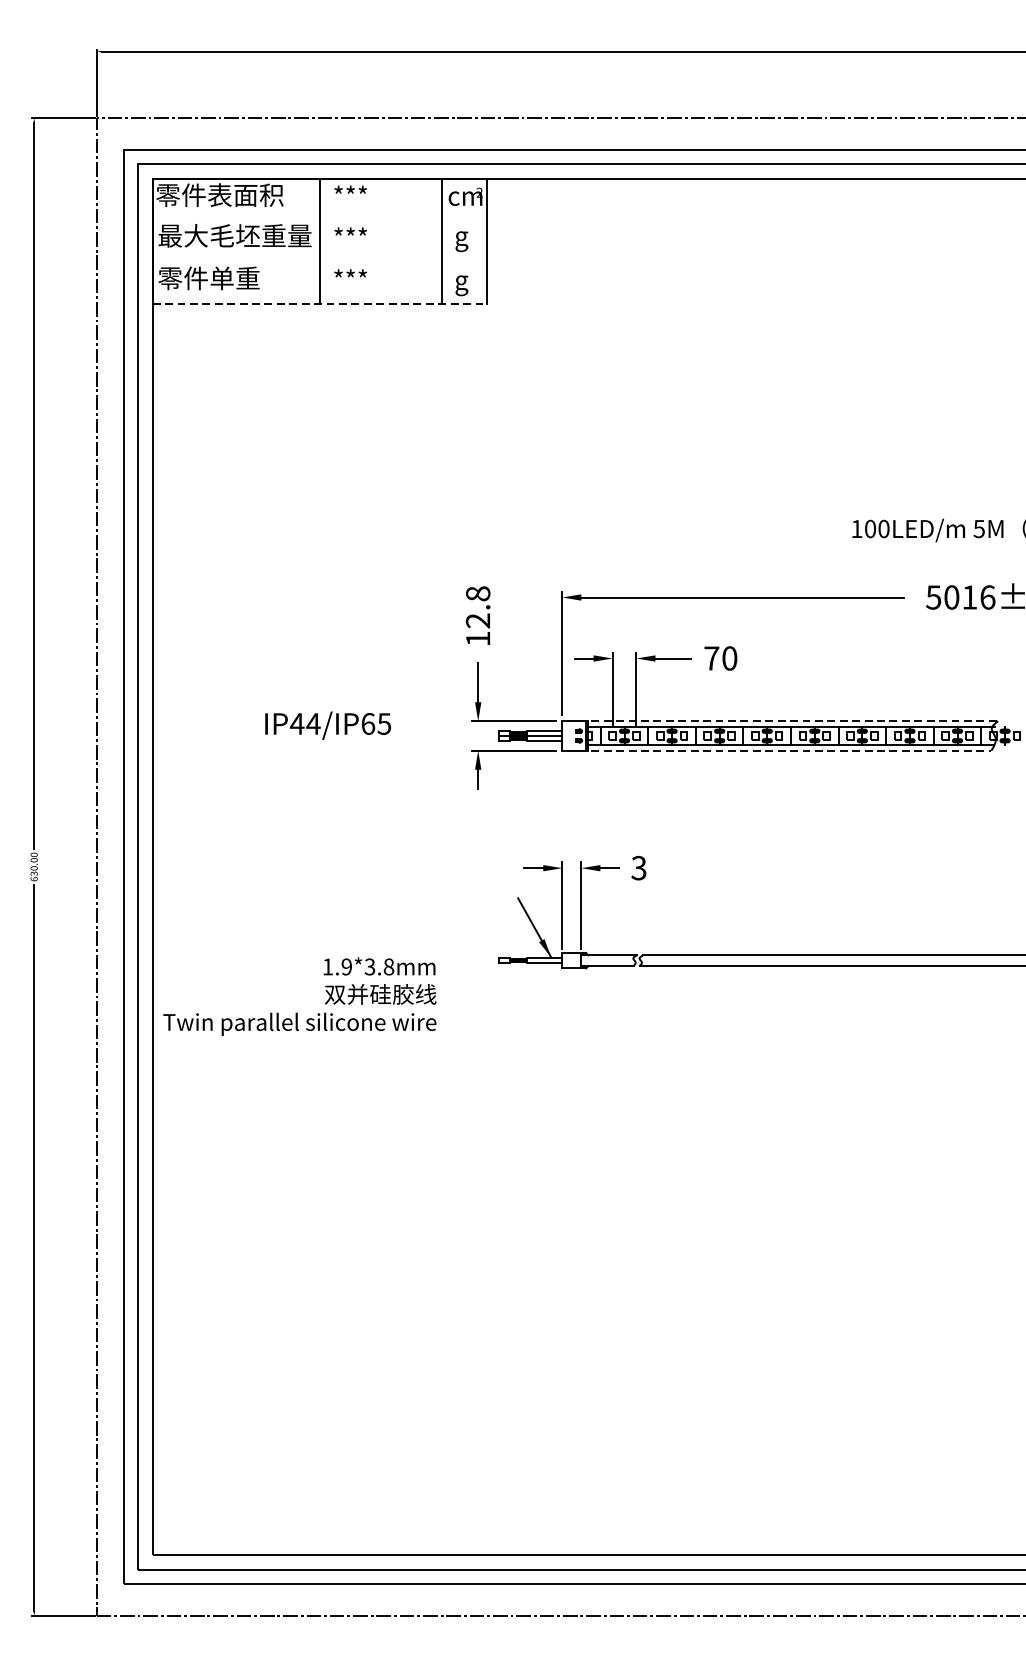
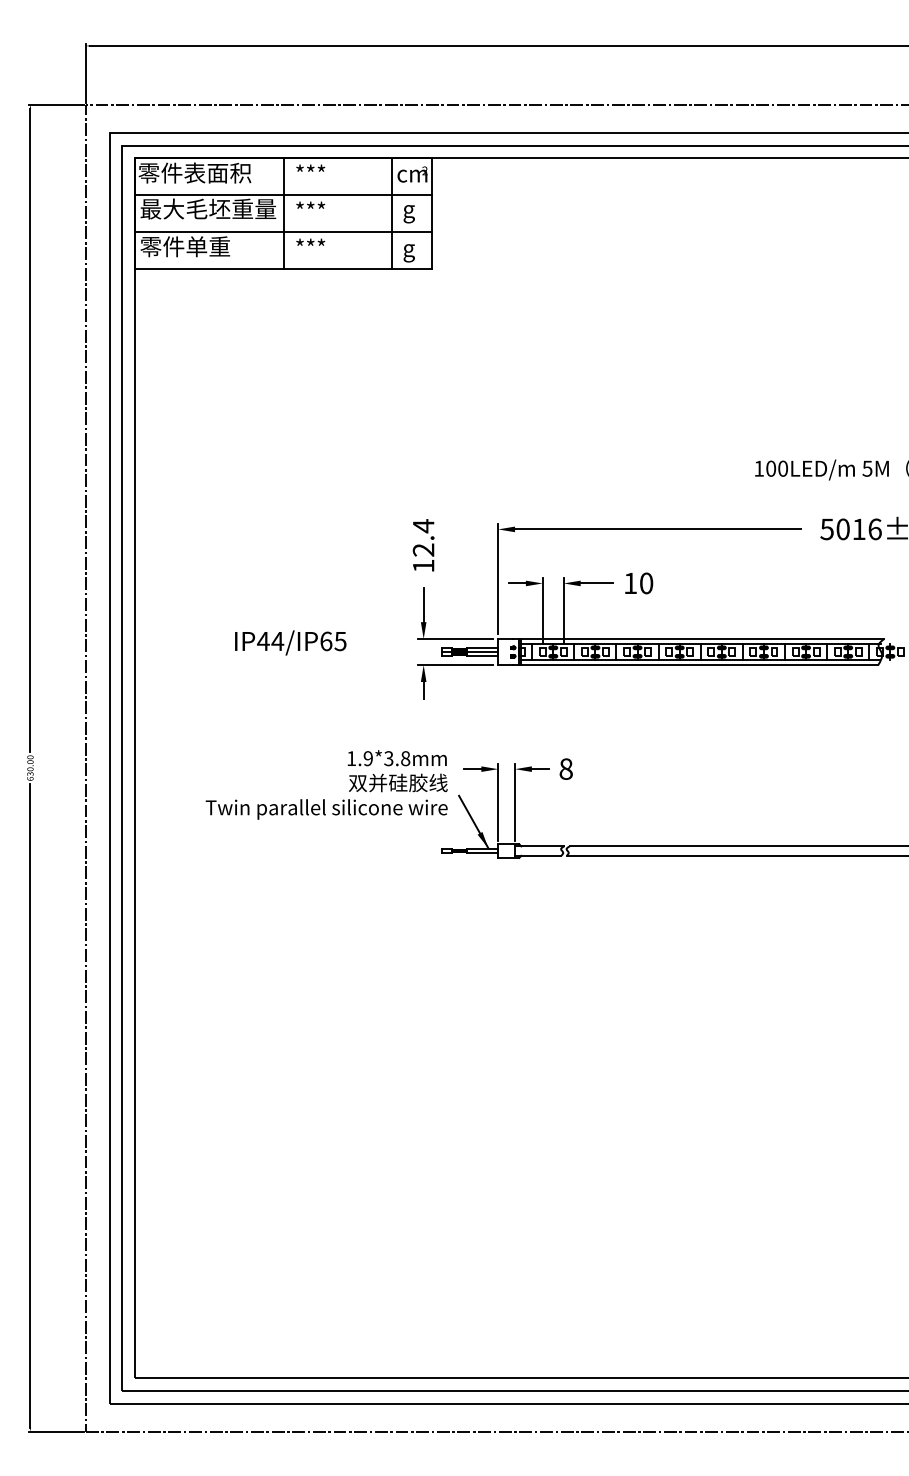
line: (319, 220) -> (283, 195), added
line: (319, 262) -> (283, 232), added
line: (319, 304) -> (283, 269), dashed -> solid
text: (478, 594) -> (423, 526), 12.8 -> 12.4
text: (711, 658) -> (630, 583), 70 -> 10
line: (788, 721) -> (698, 639), dashed -> solid
line: (785, 751) -> (695, 665), dashed -> solid
text: (638, 867) -> (565, 768), 3 -> 8
text: (299, 996) -> (326, 784), moved

